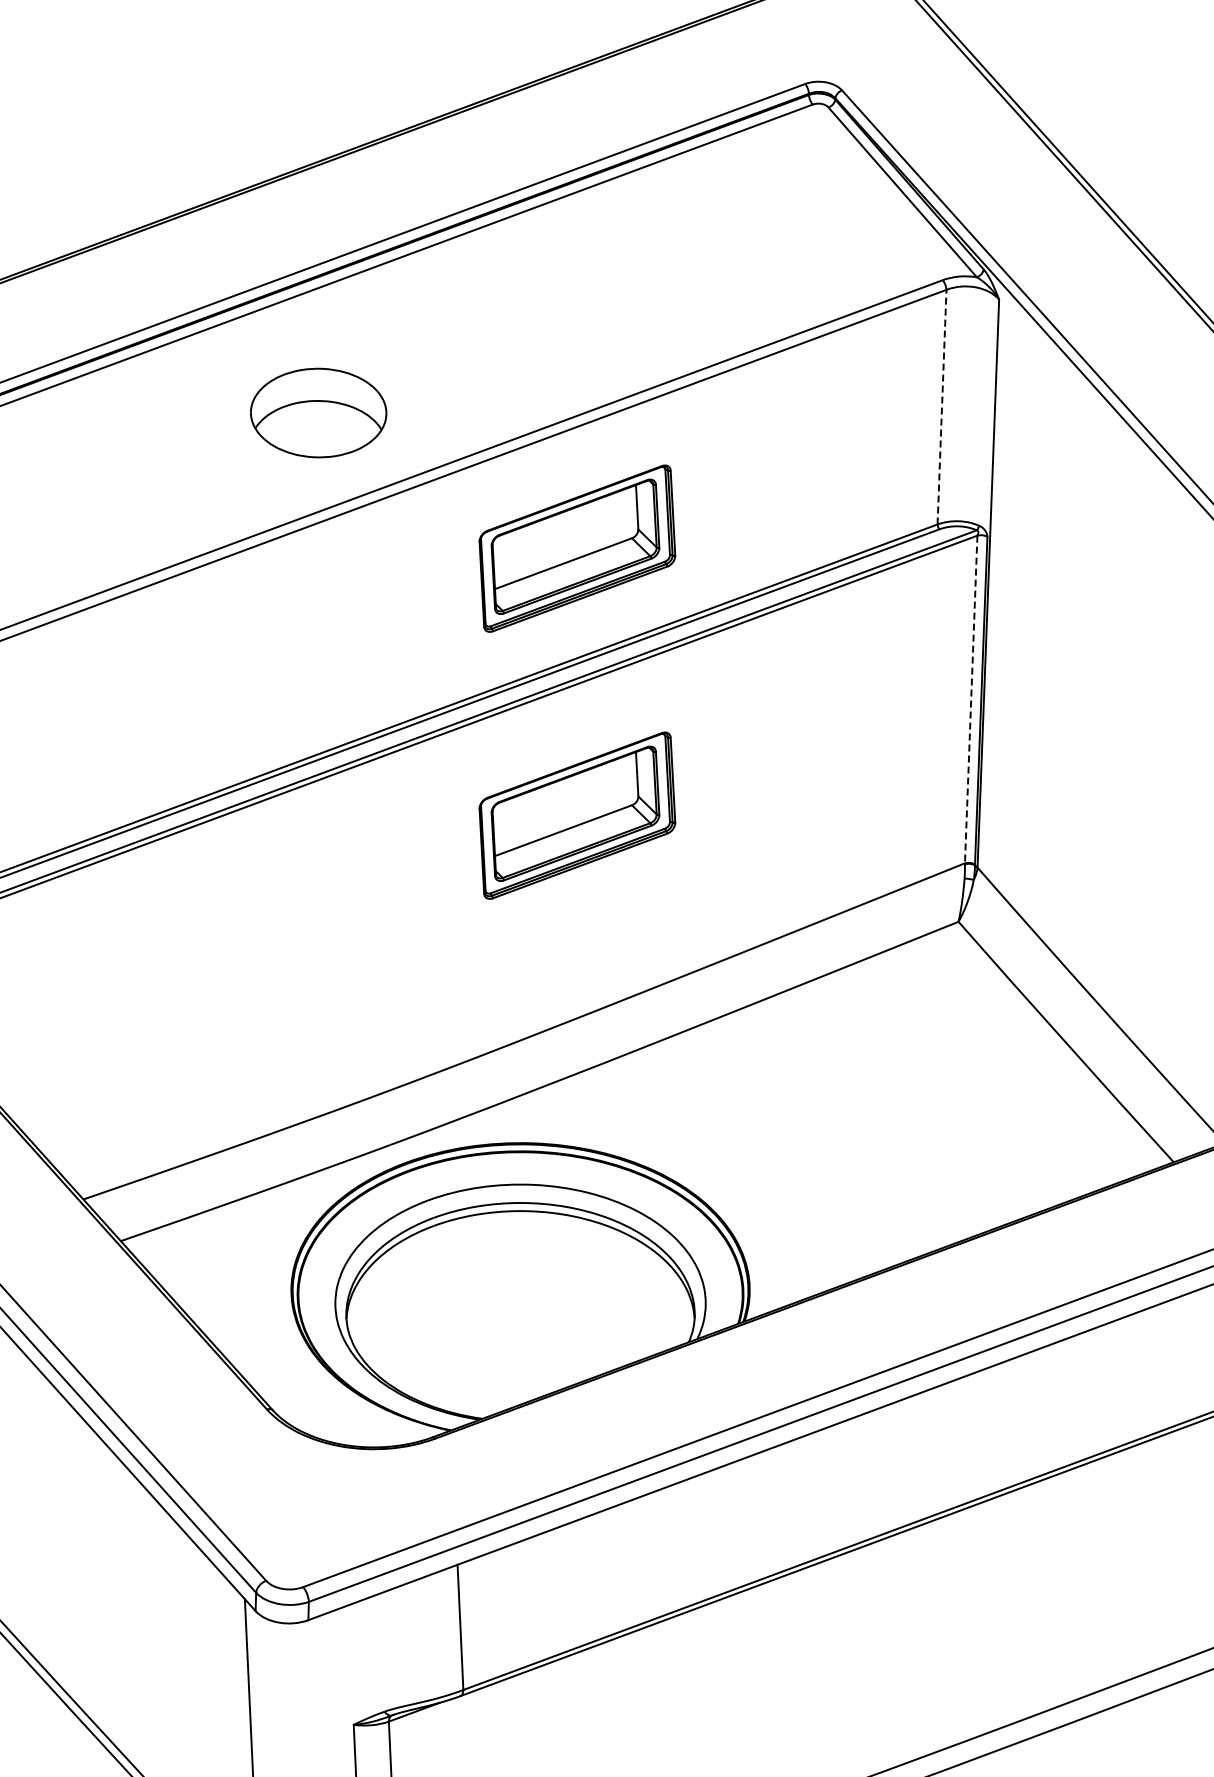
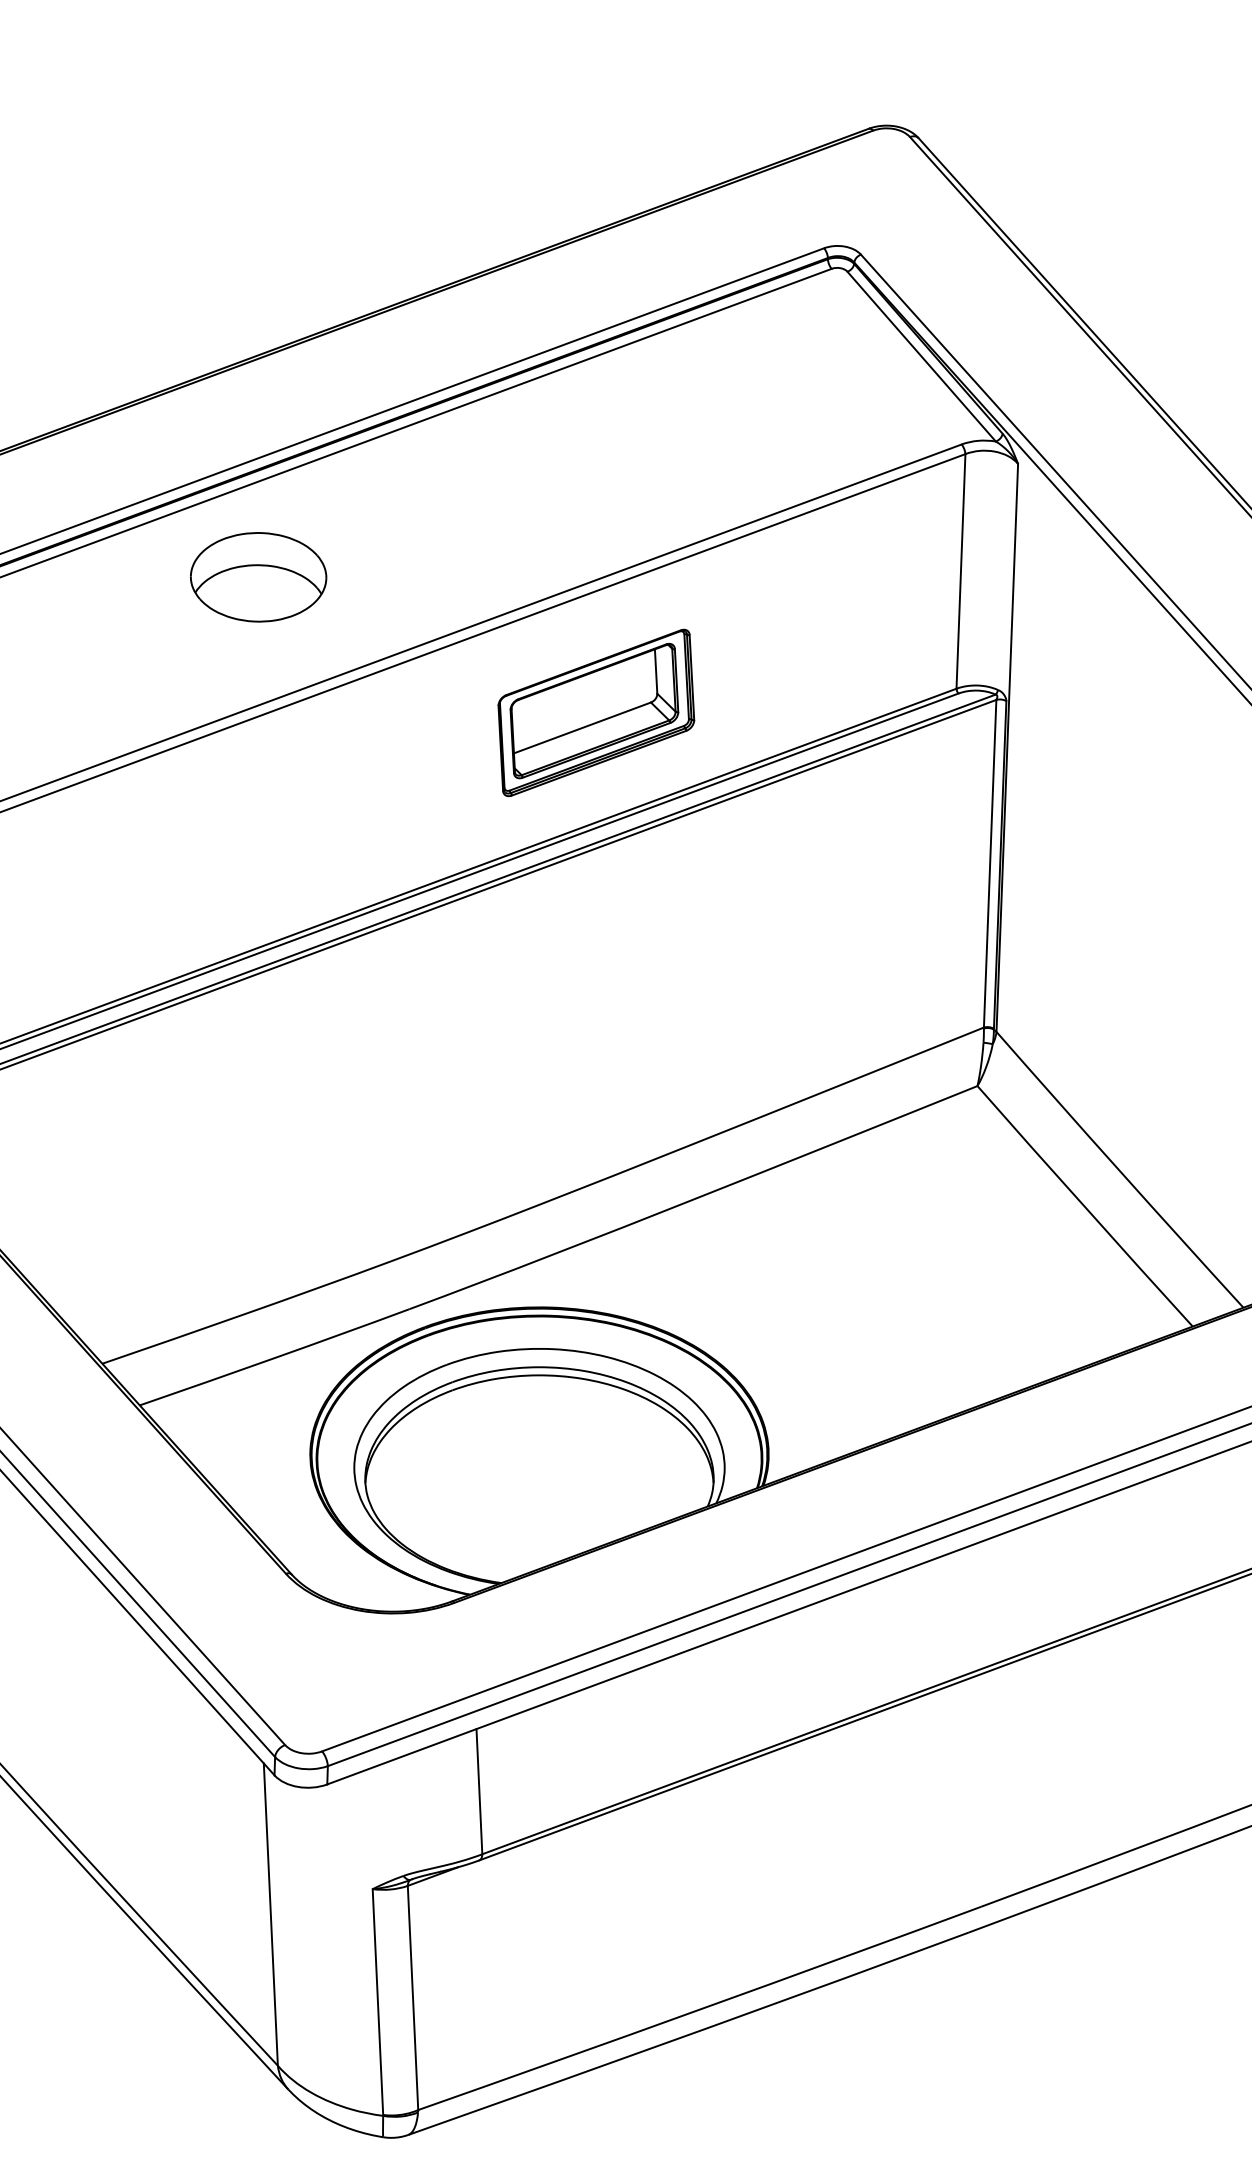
line: (941, 406) -> (960, 570), dashed -> solid
part: (318, 413) -> (258, 577), moved
line: (971, 699) -> (990, 863), dashed -> solid
part: (577, 815) -> (596, 979), removed

